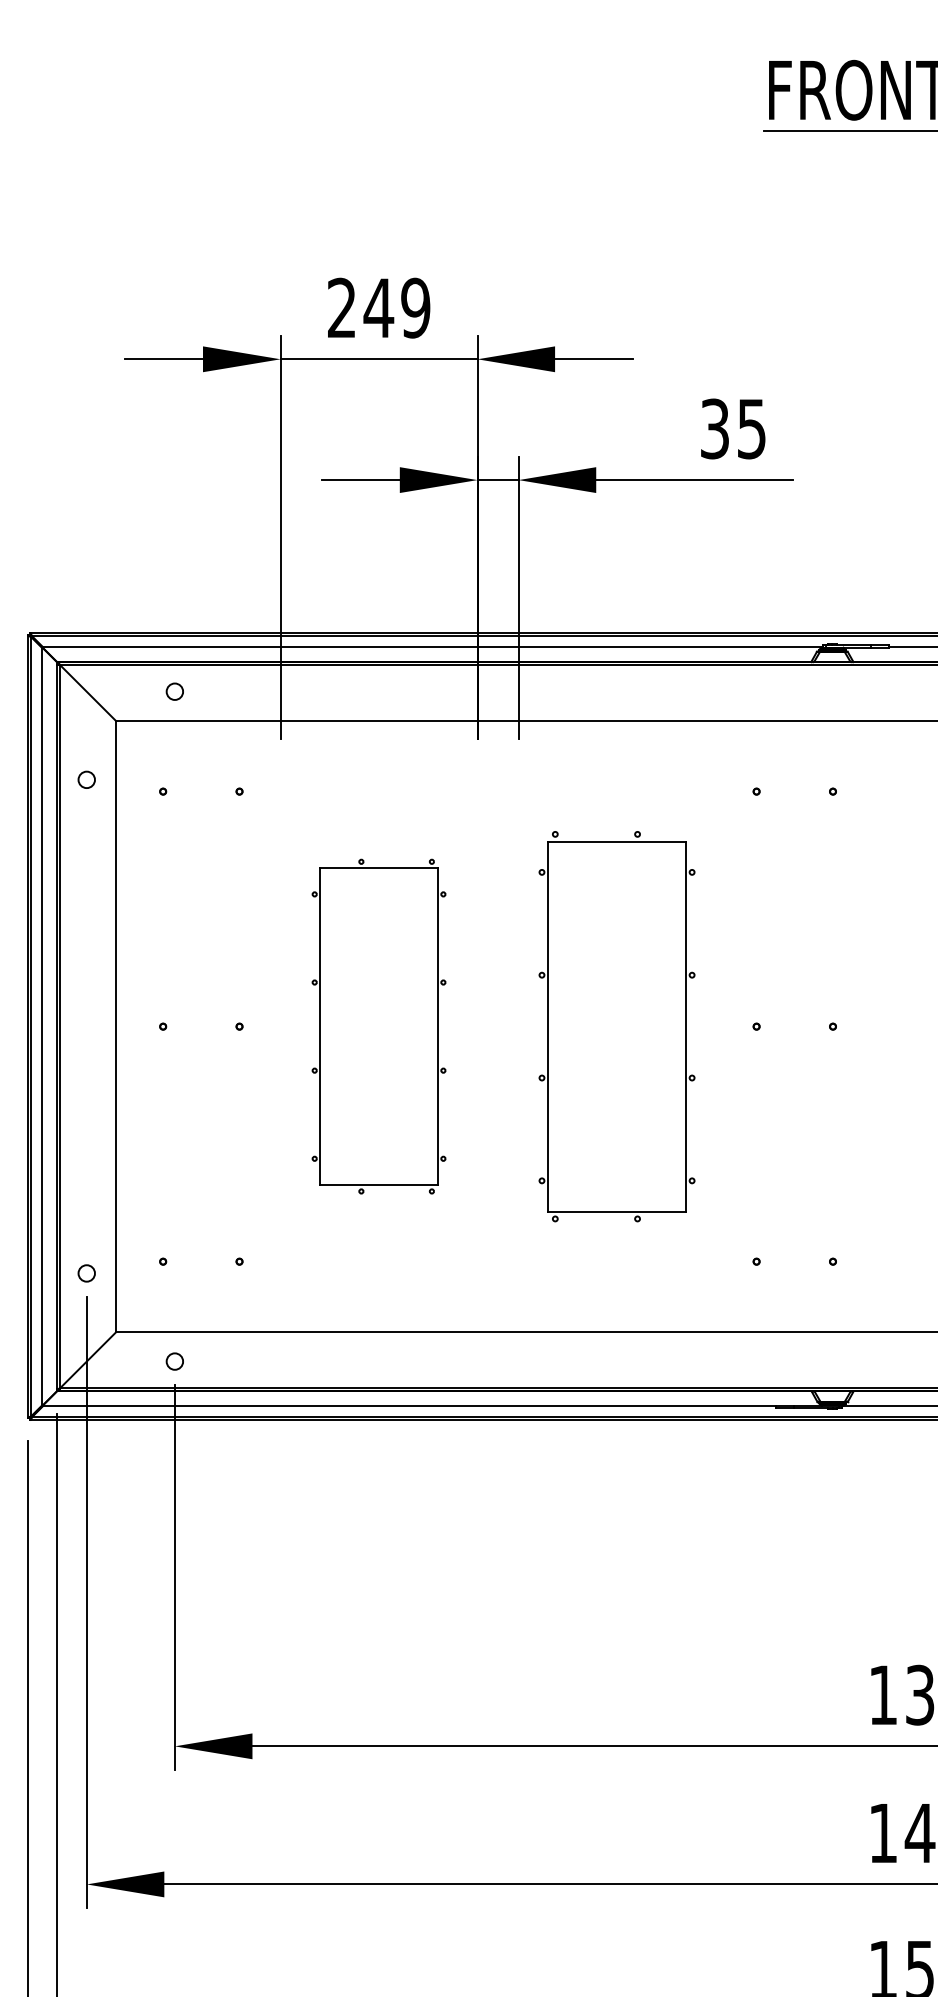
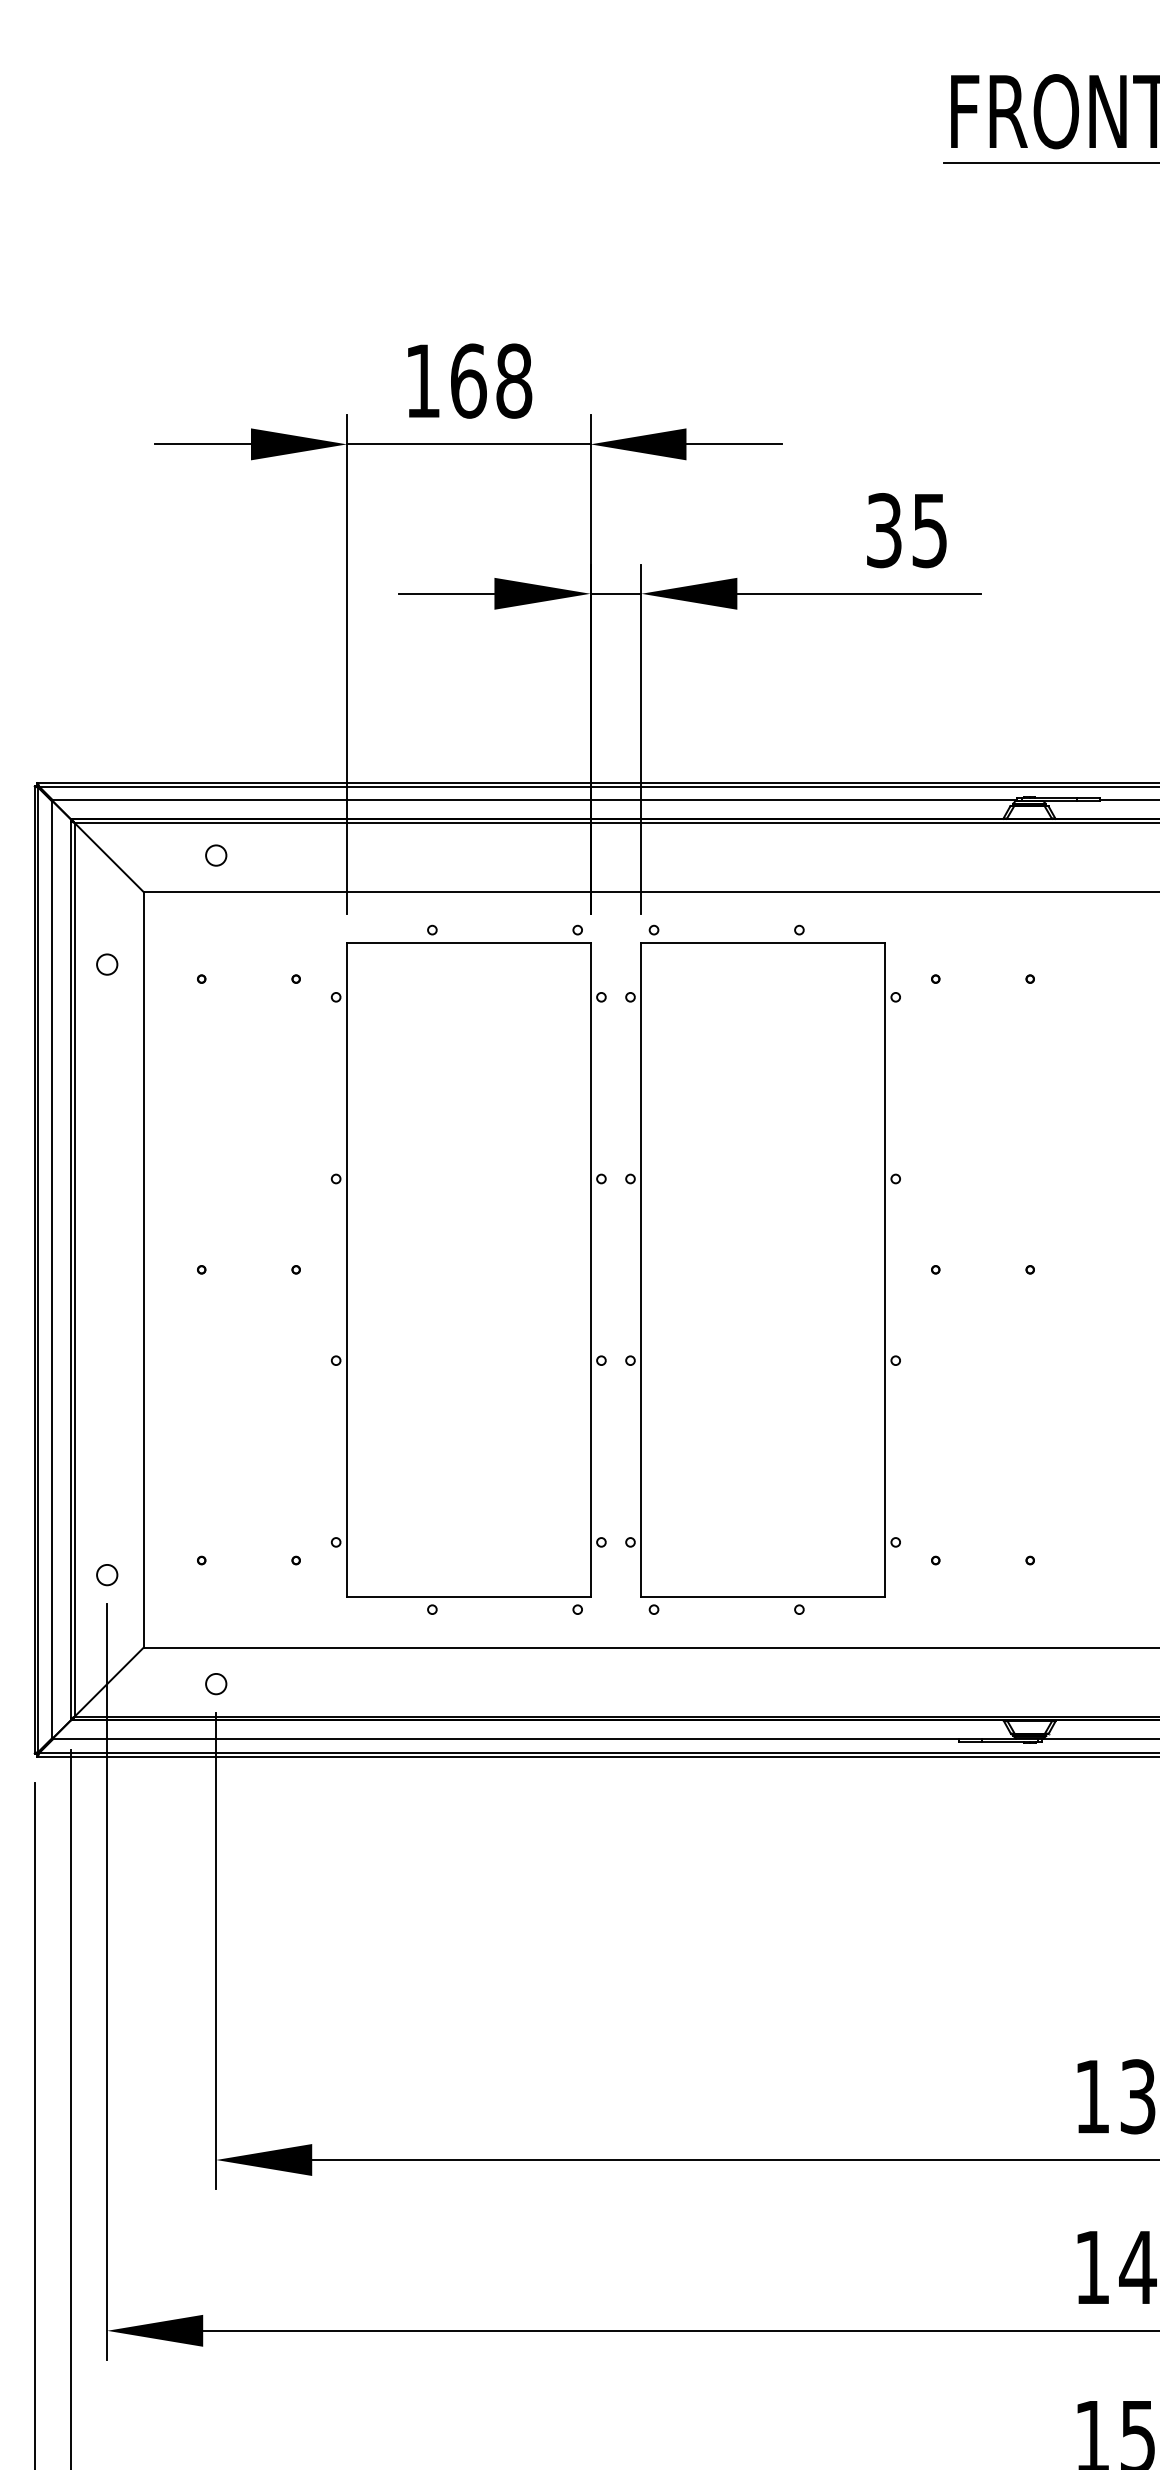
text: (379, 307) -> (469, 380), 249 -> 168
part: (378, 1026) -> (468, 1269), size x1.67
part: (616, 1026) -> (762, 1269), size x1.43

